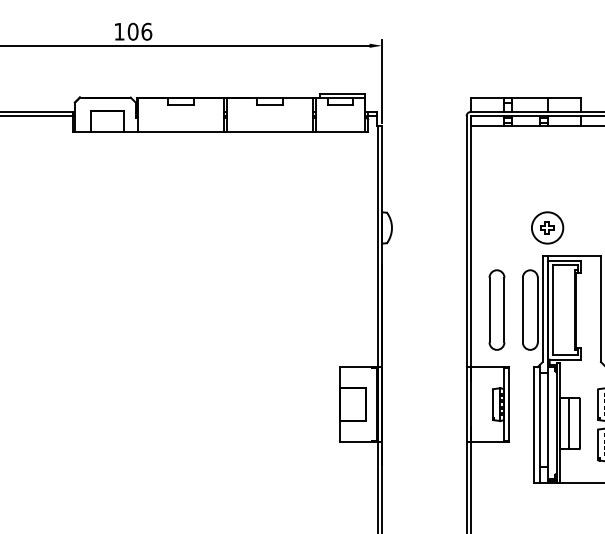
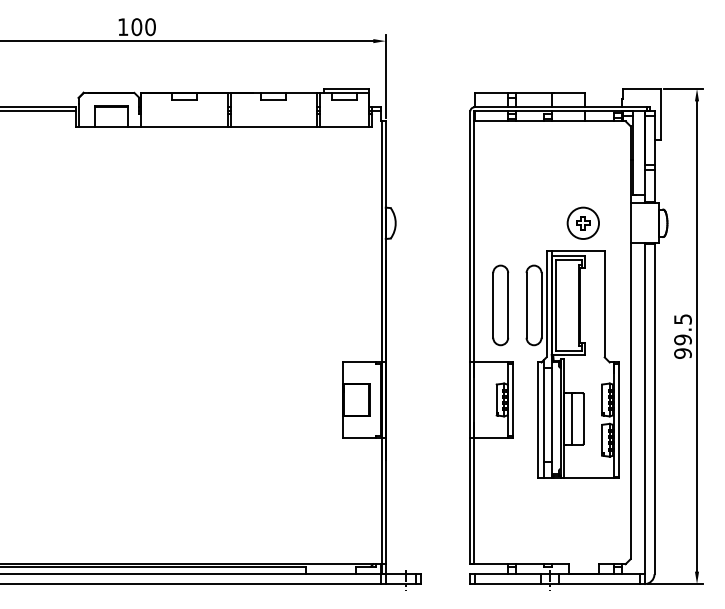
text: (146, 31) -> (150, 26), 106 -> 100
part: (546, 227) -> (582, 222), moved

